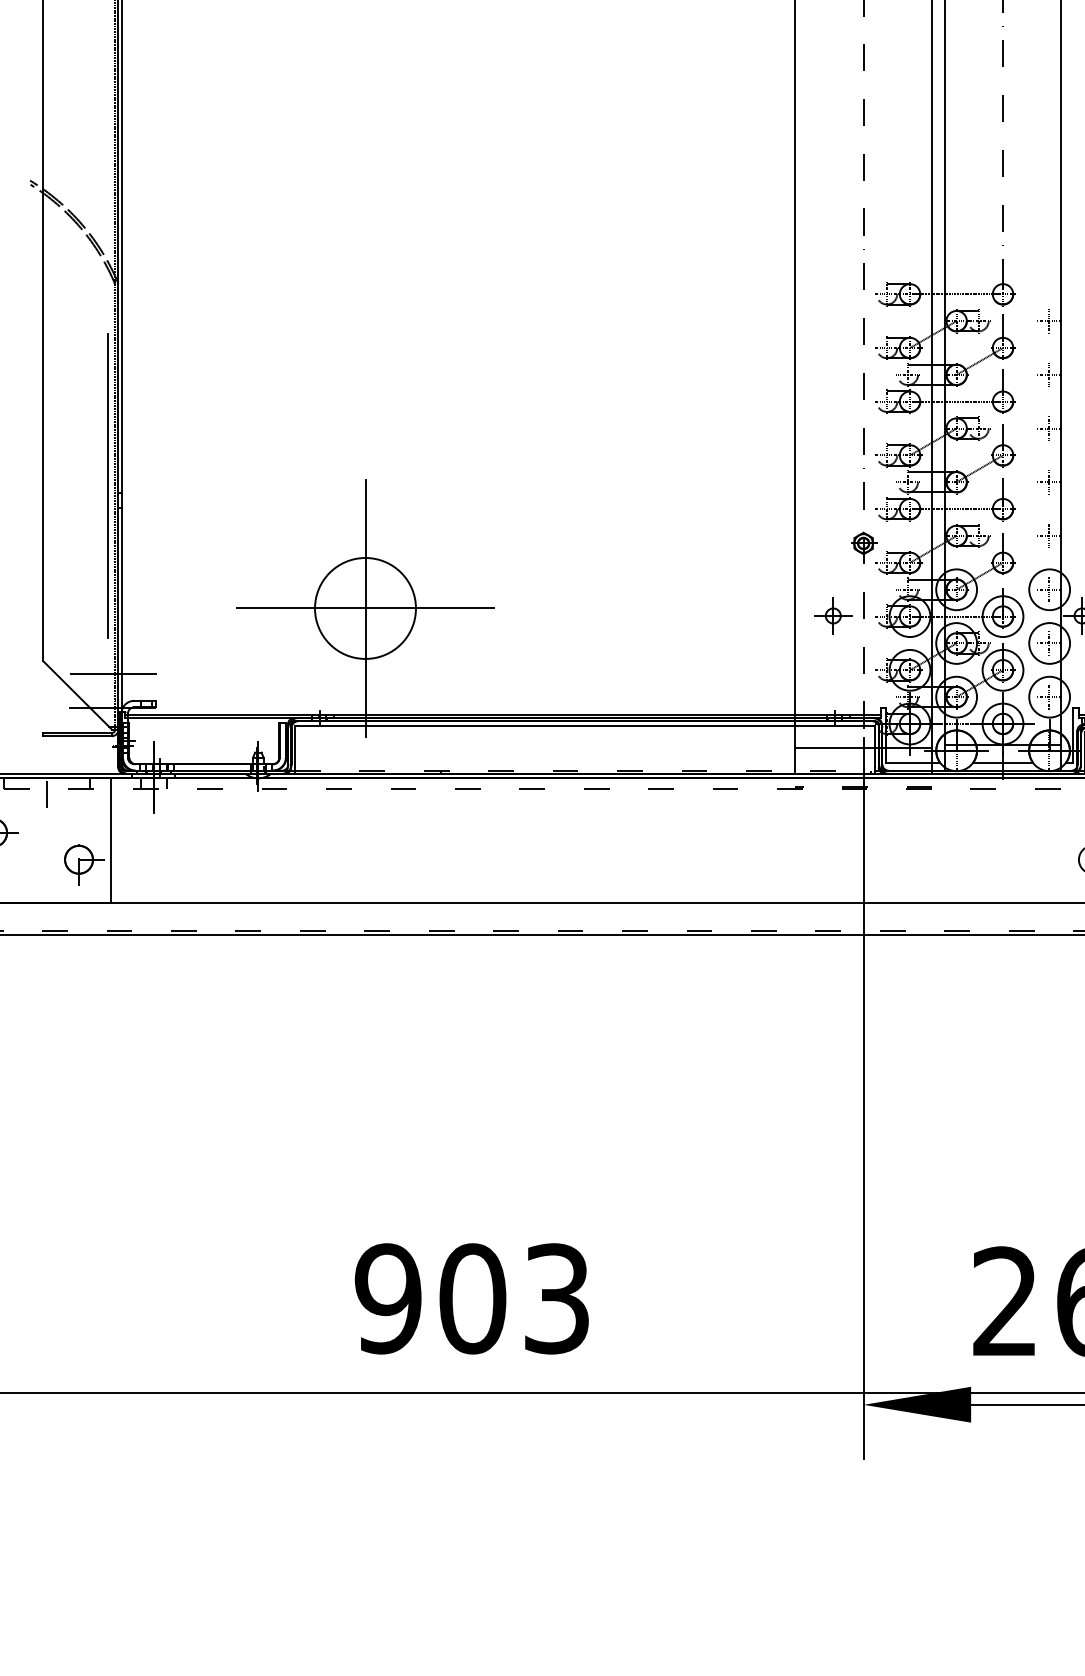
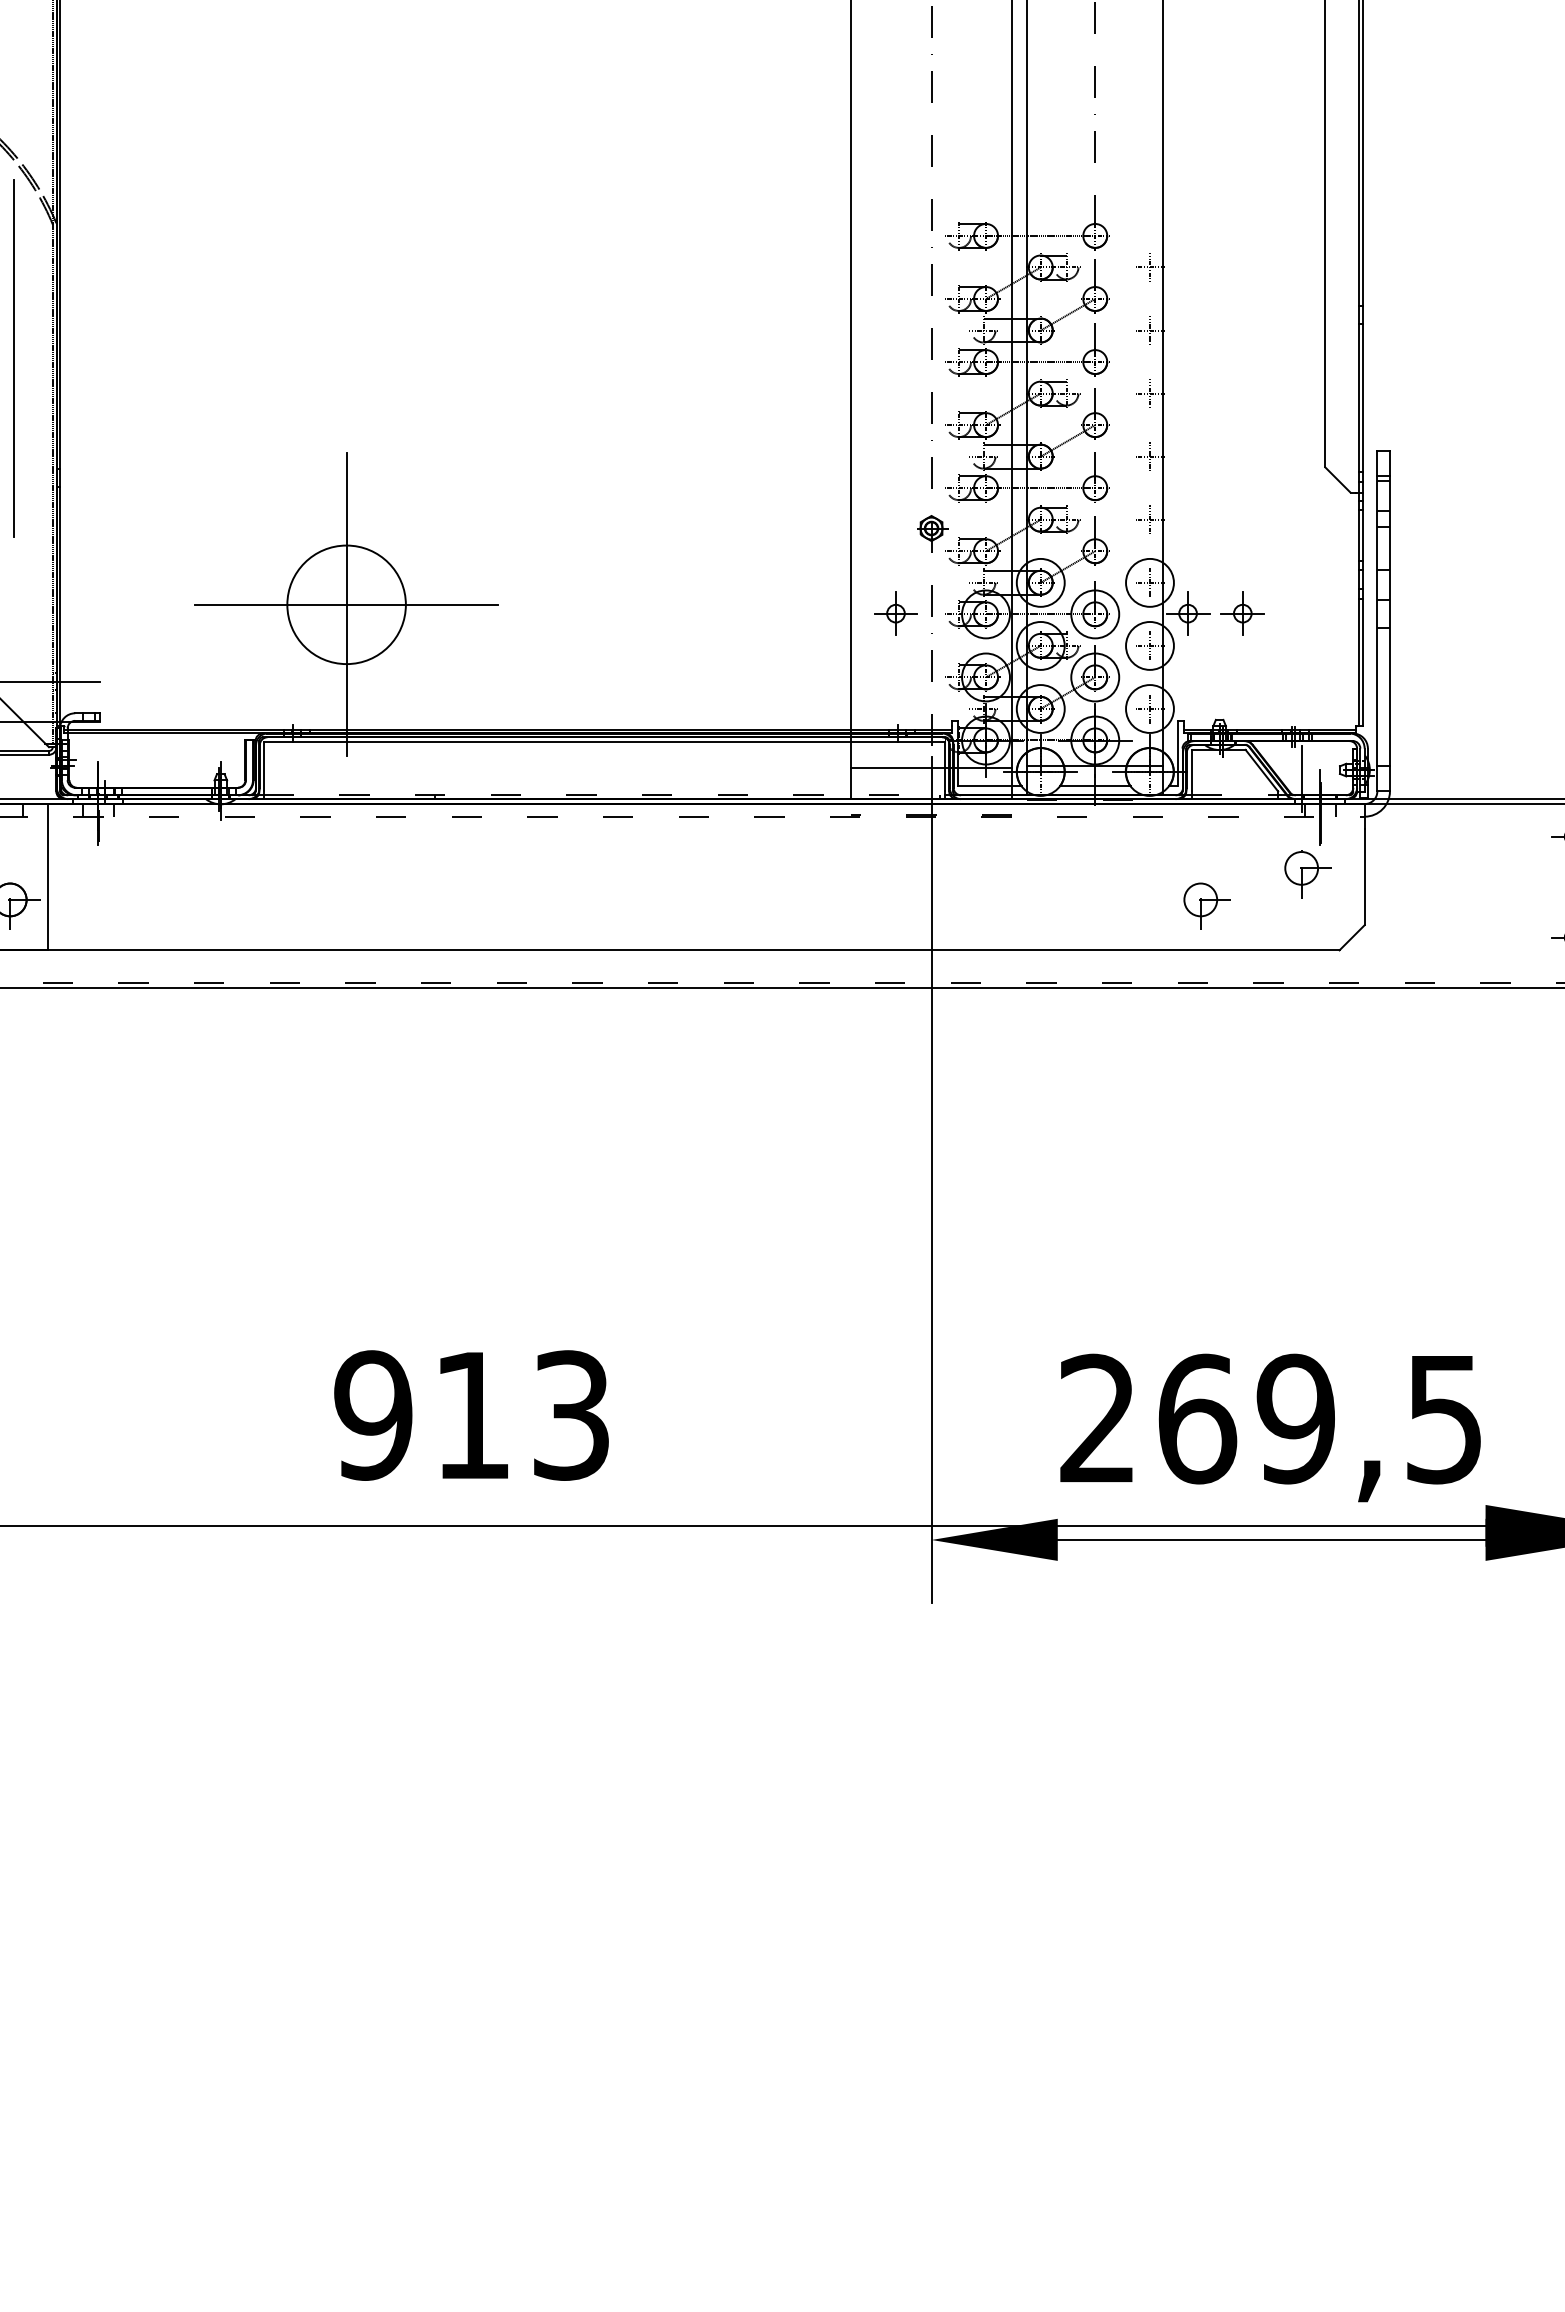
line: (107, 486) -> (13, 358), moved
text: (472, 1298) -> (472, 1415), 903 -> 913

